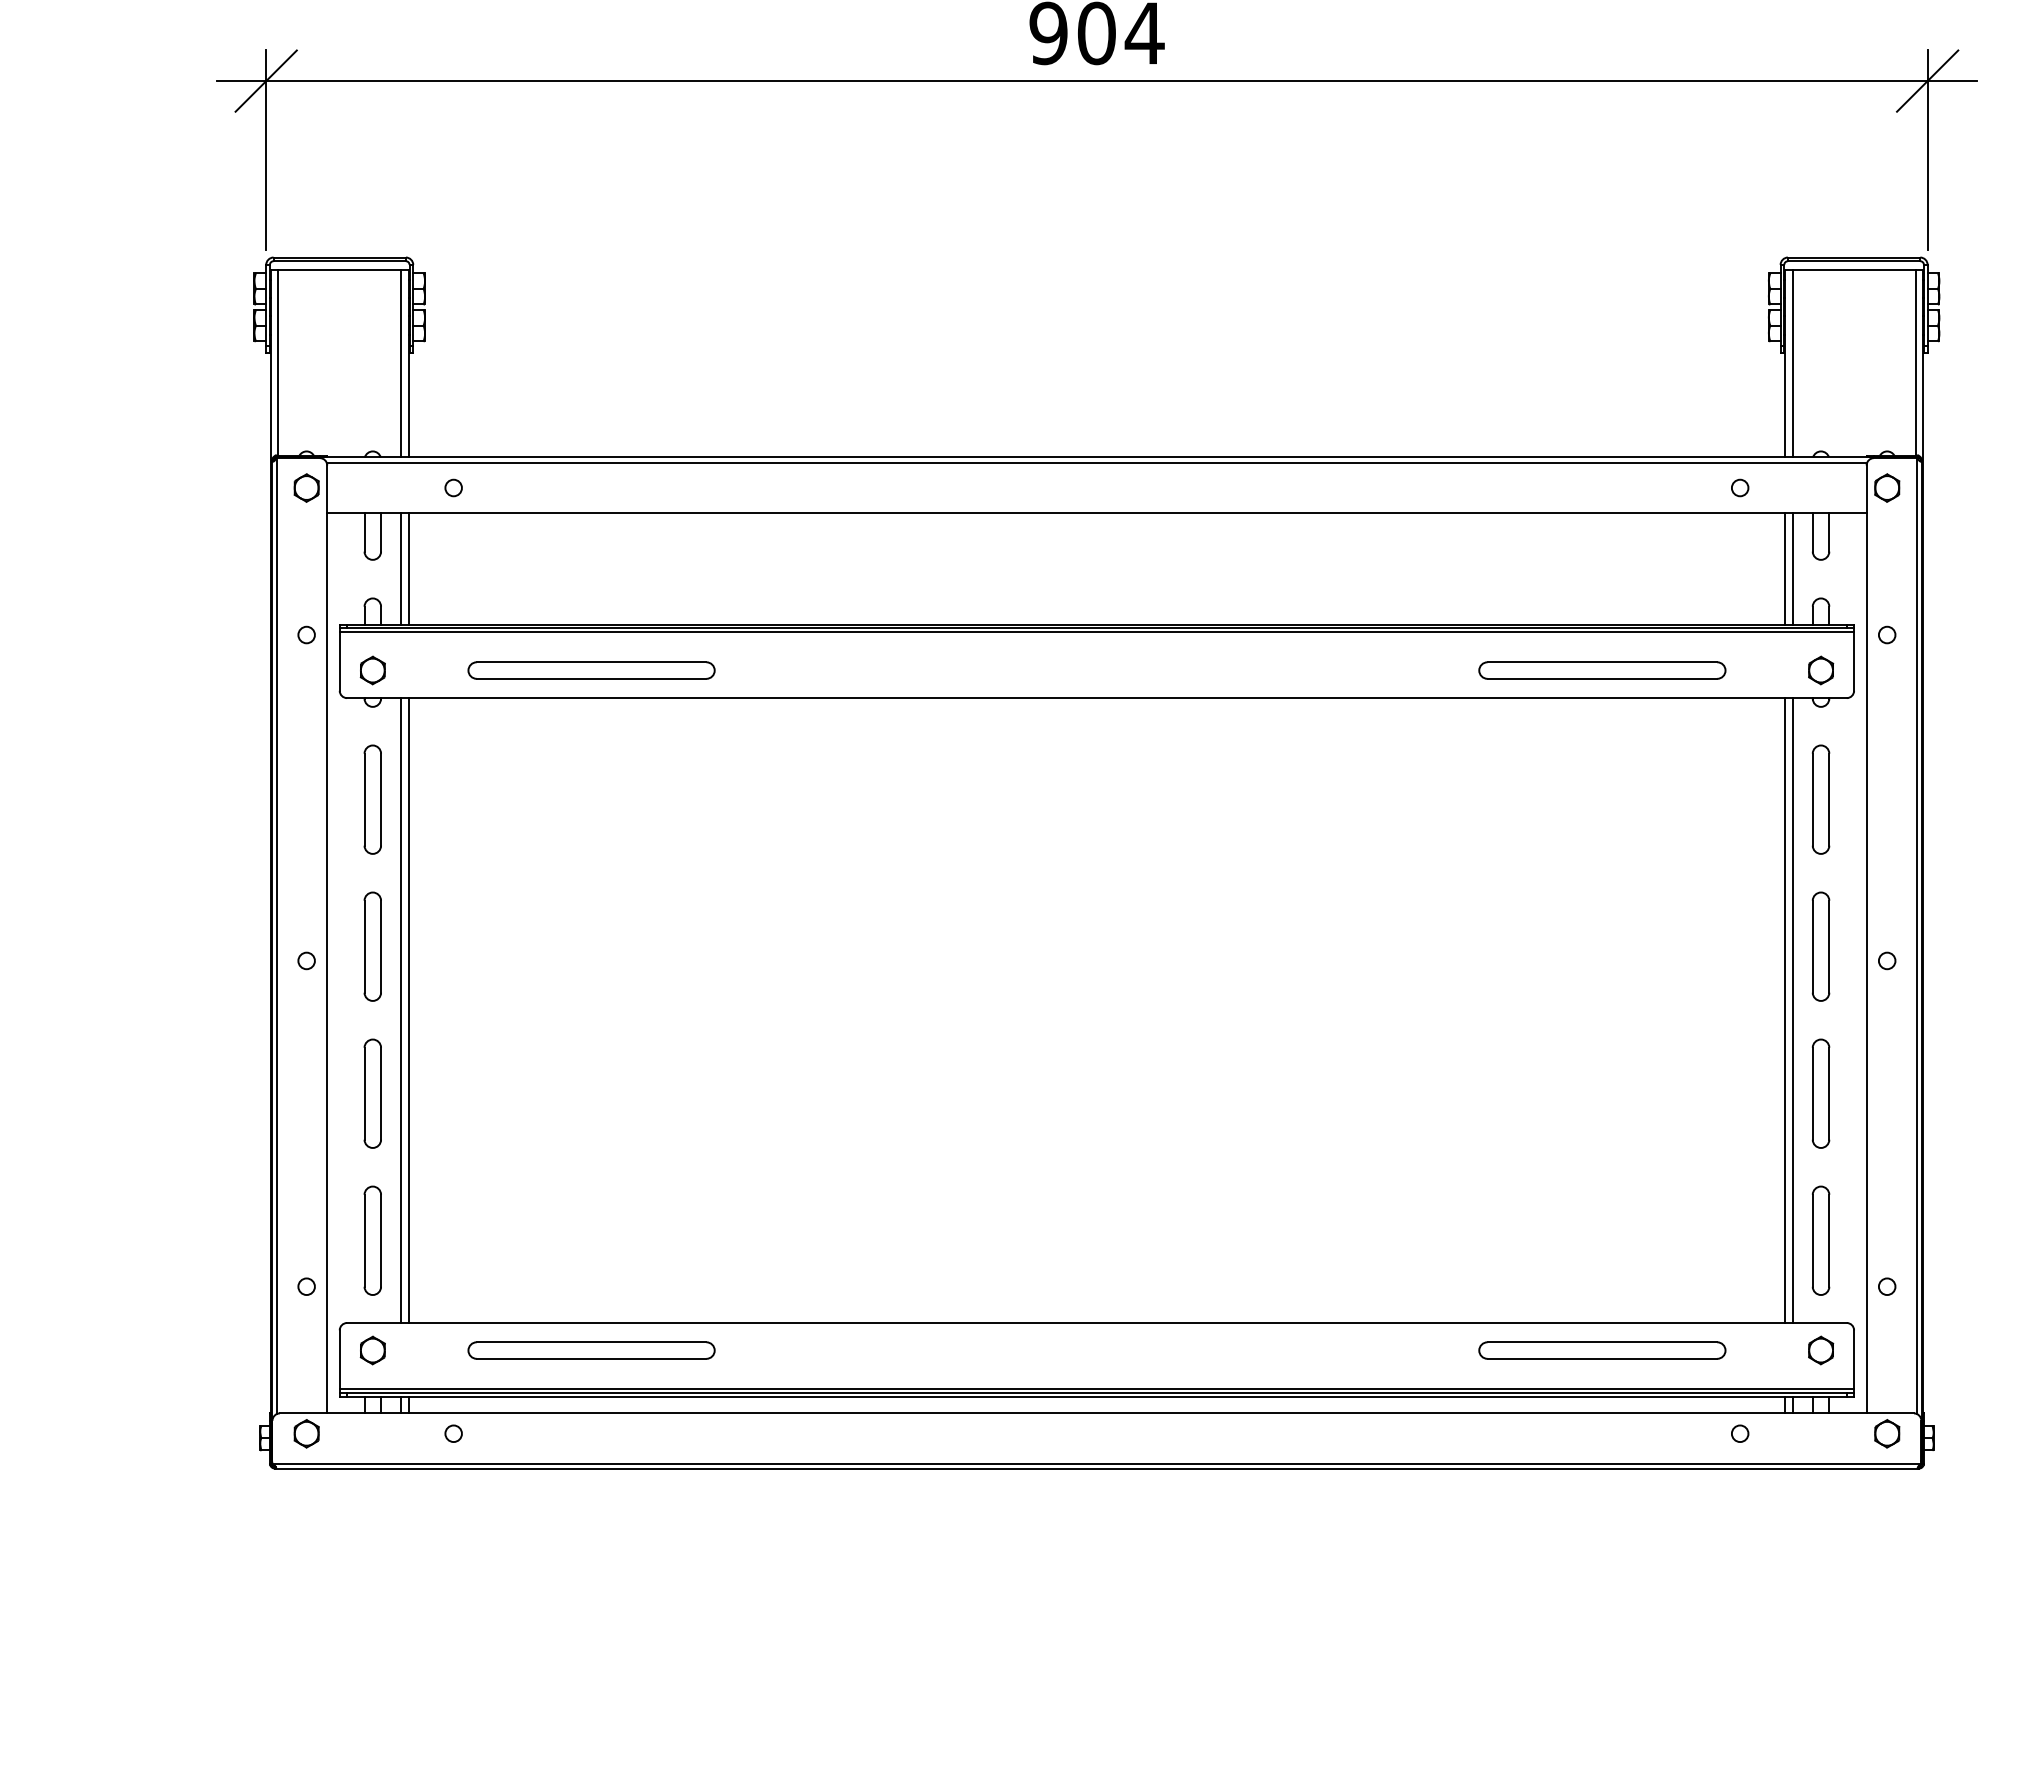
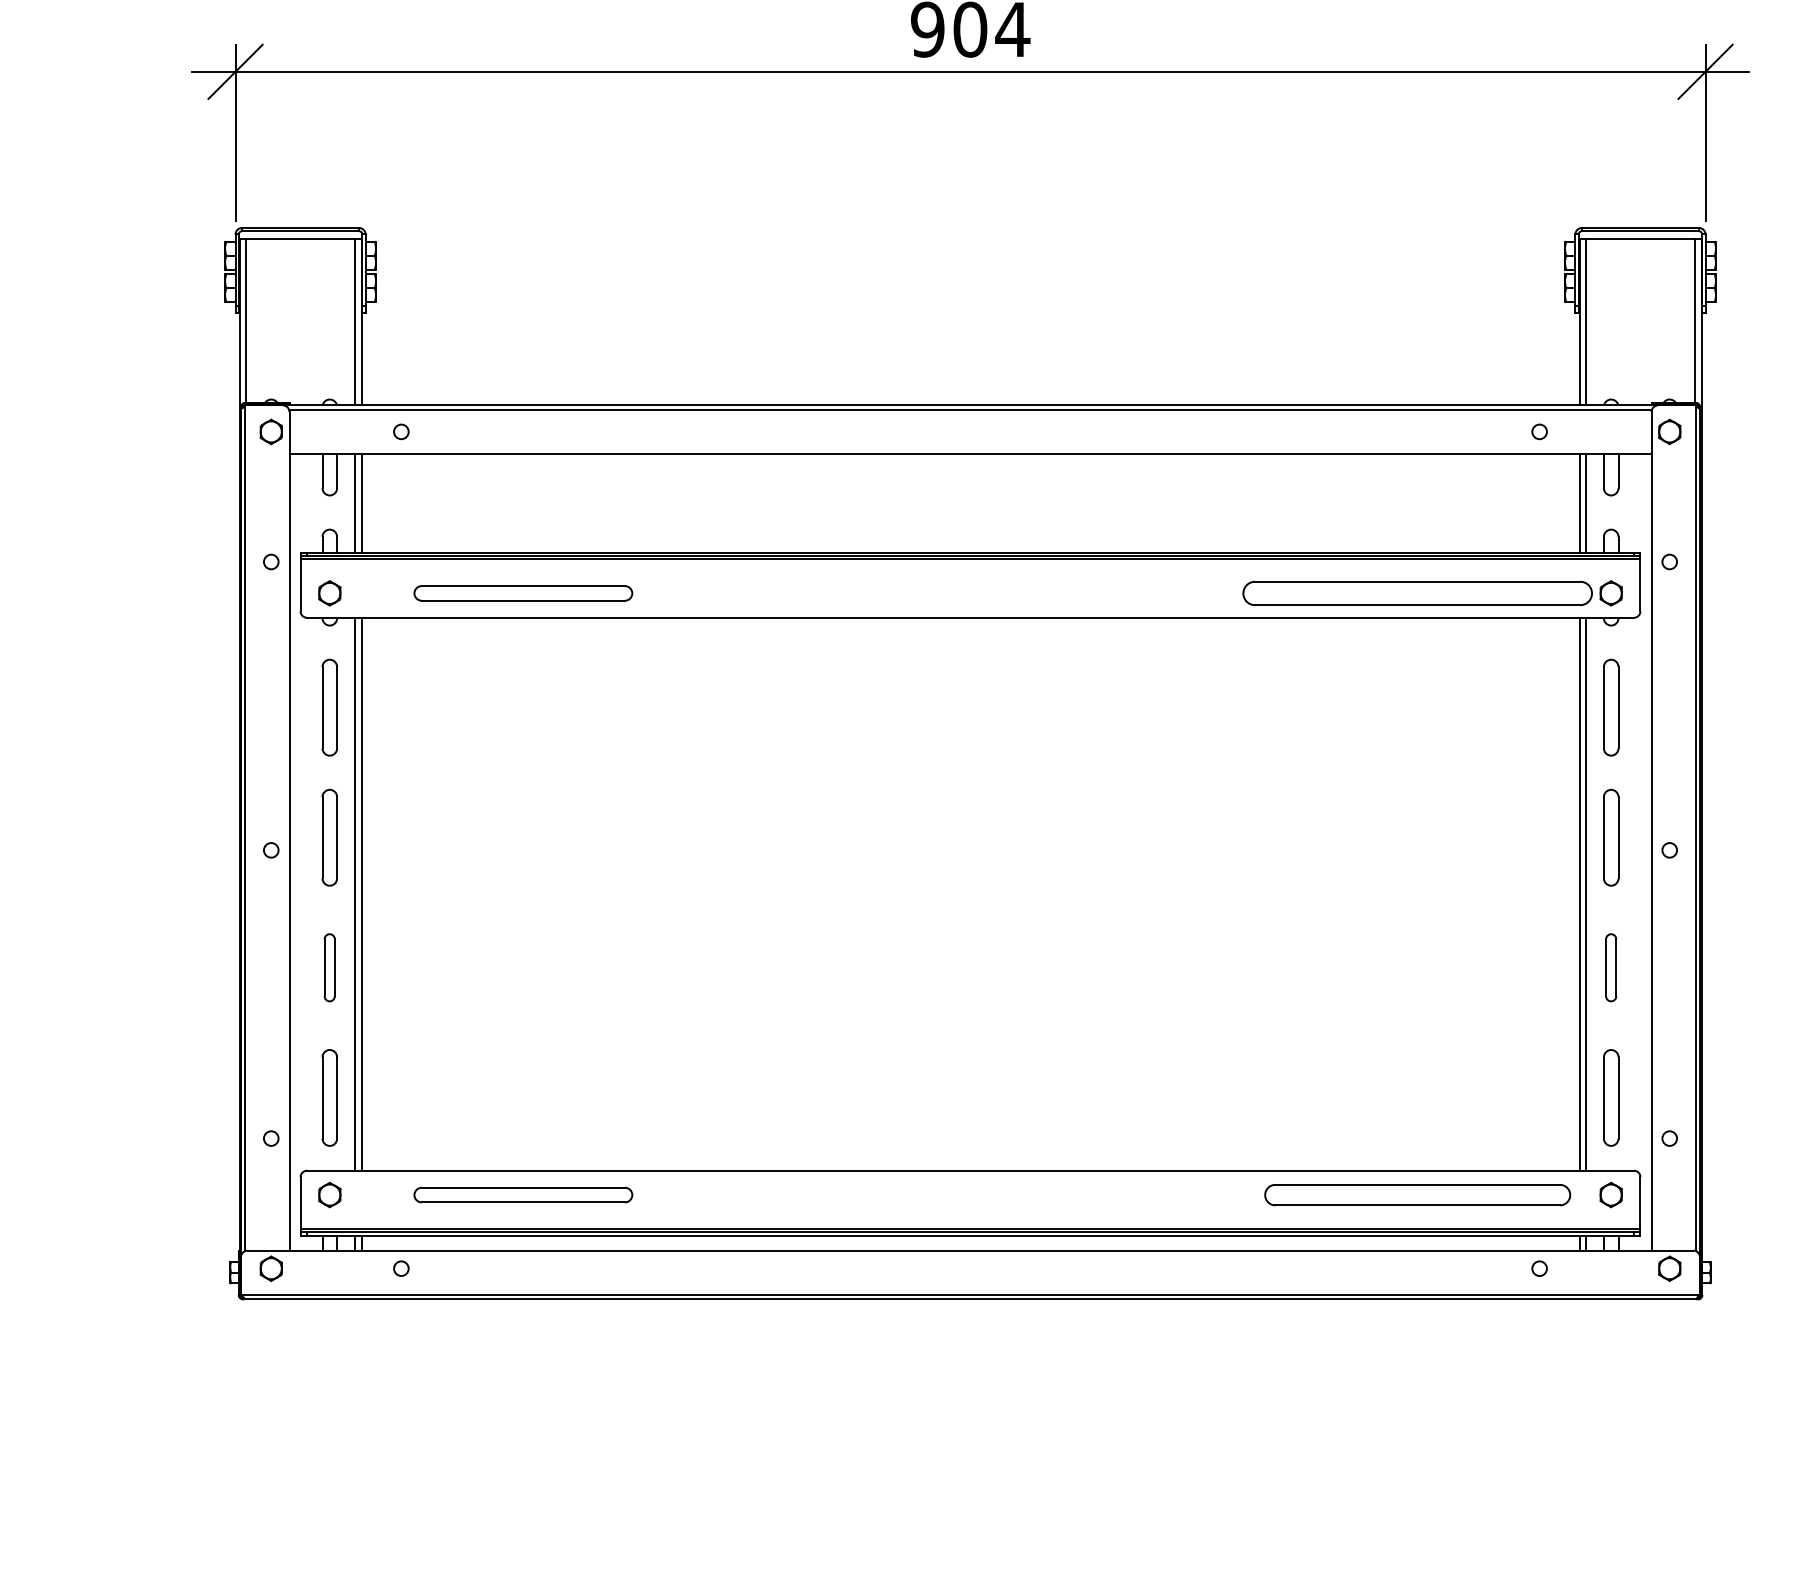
part: (1602, 670) -> (1417, 593), size x1.6
part: (372, 1093) -> (329, 967), size x0.7
part: (1820, 1093) -> (1610, 967), size x0.7
part: (1602, 1350) -> (1417, 1195), size x1.4

